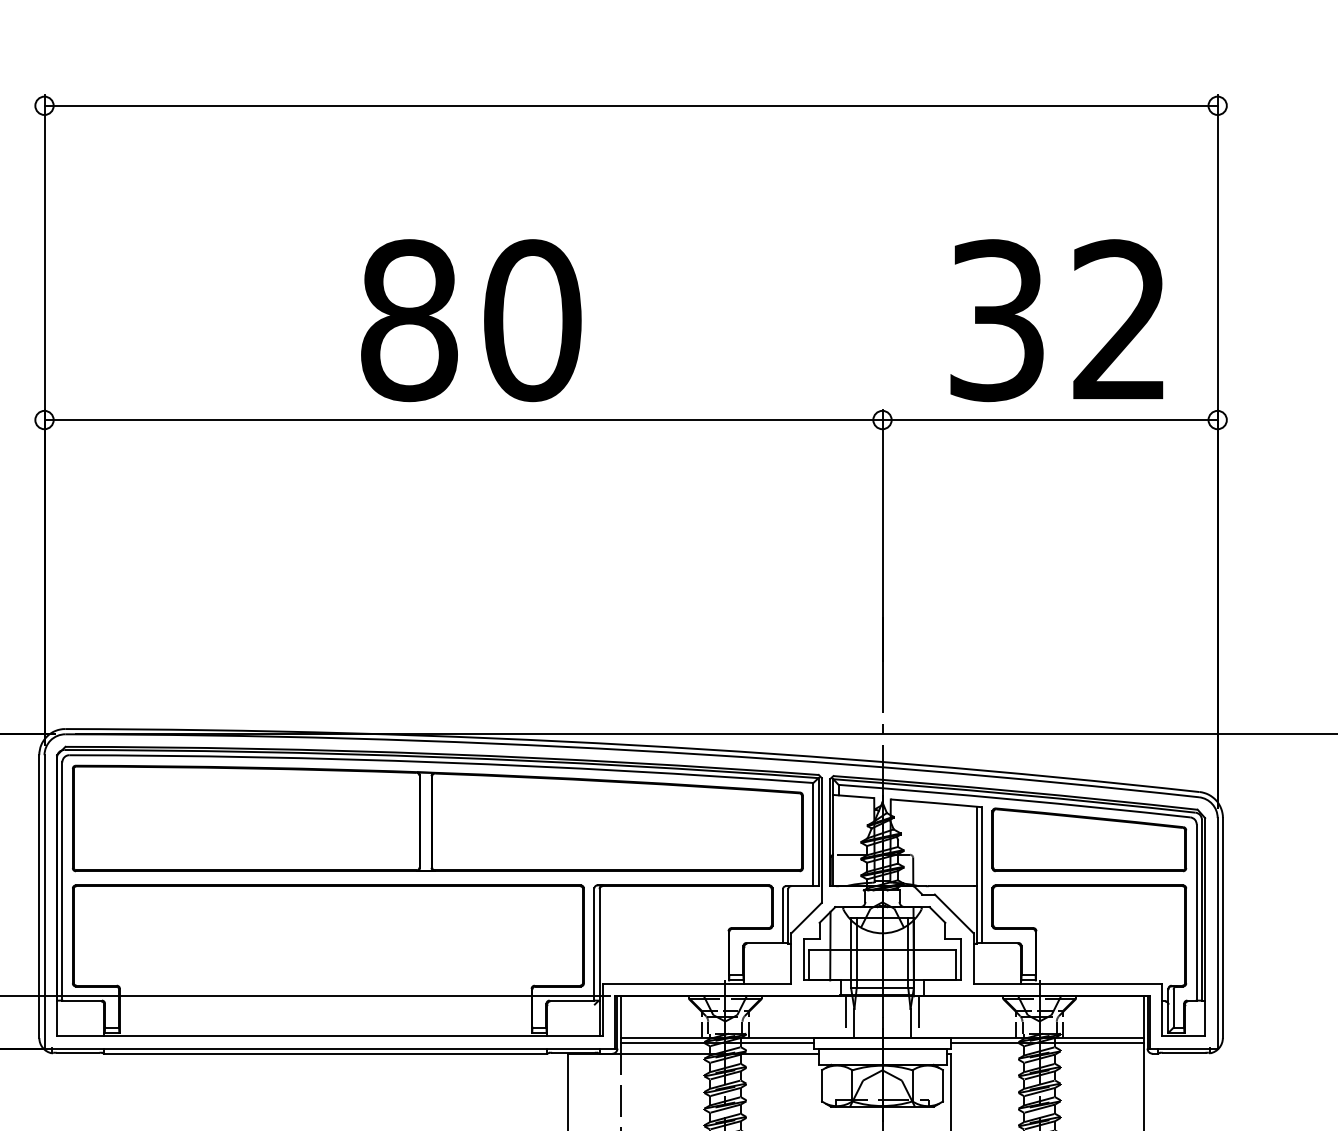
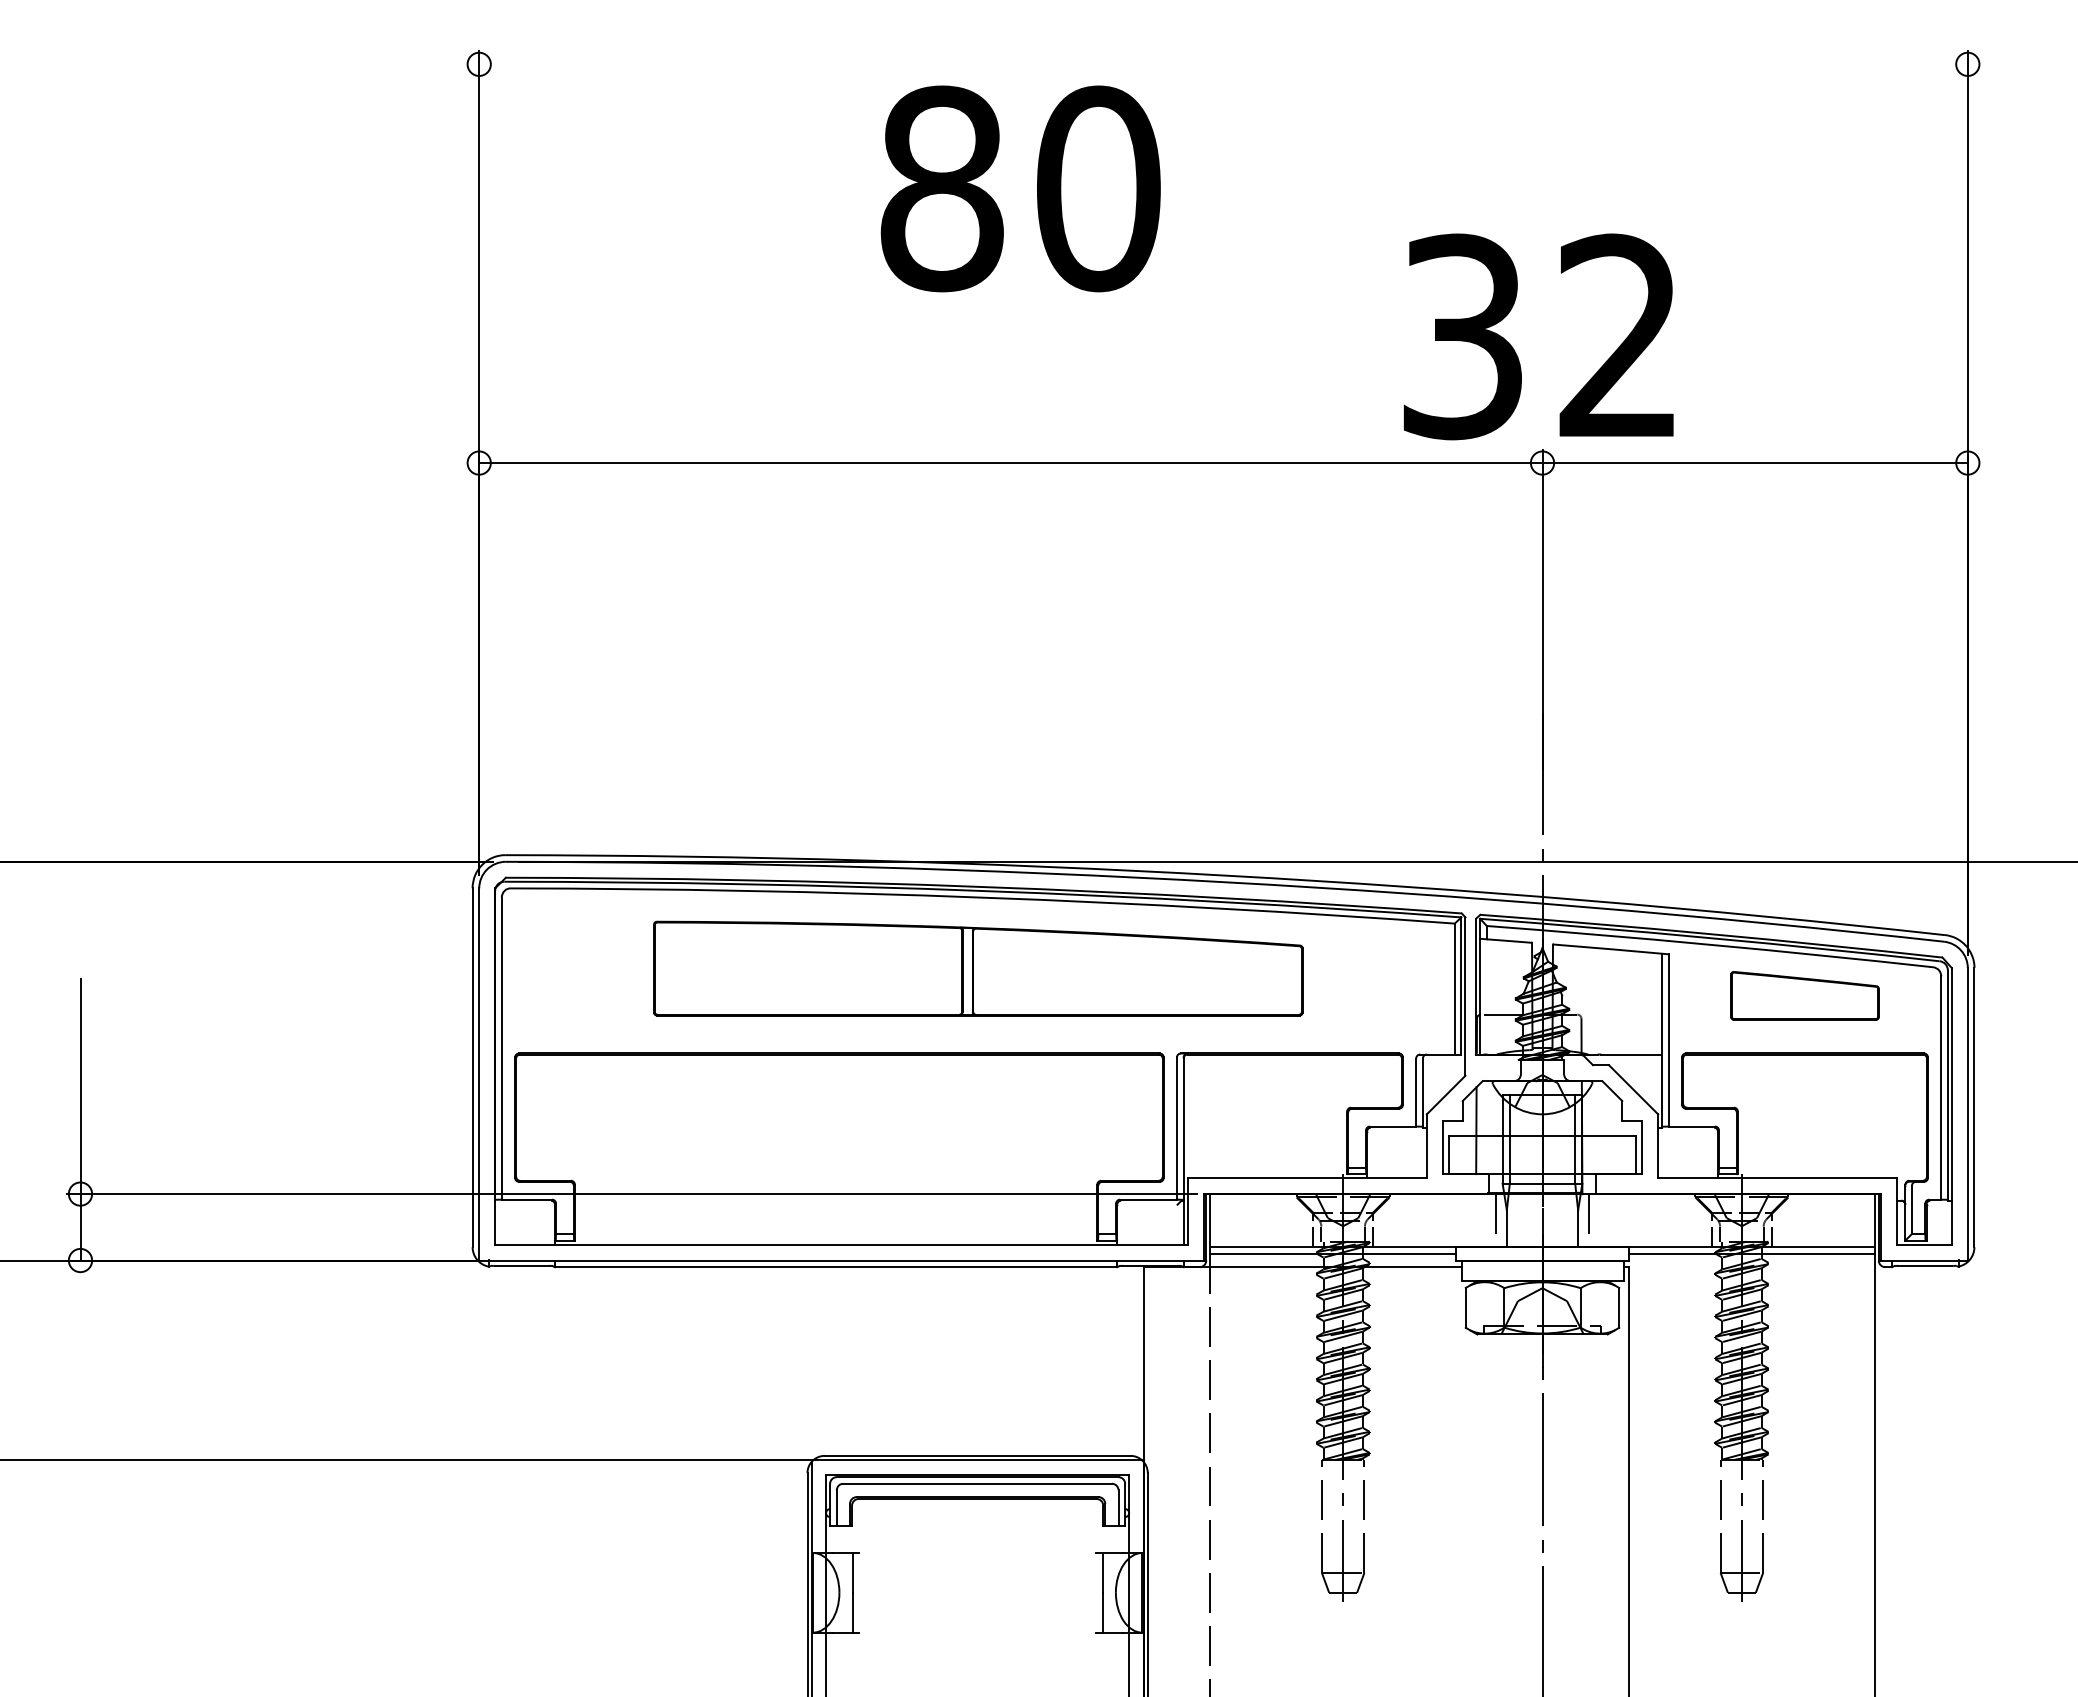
line: (631, 105) -> (1223, 64), removed
text: (471, 320) -> (1020, 188), moved
text: (1056, 320) -> (1538, 336), moved
part: (438, 818) -> (978, 968), size x0.7
part: (1088, 839) -> (1804, 995), size x0.6

